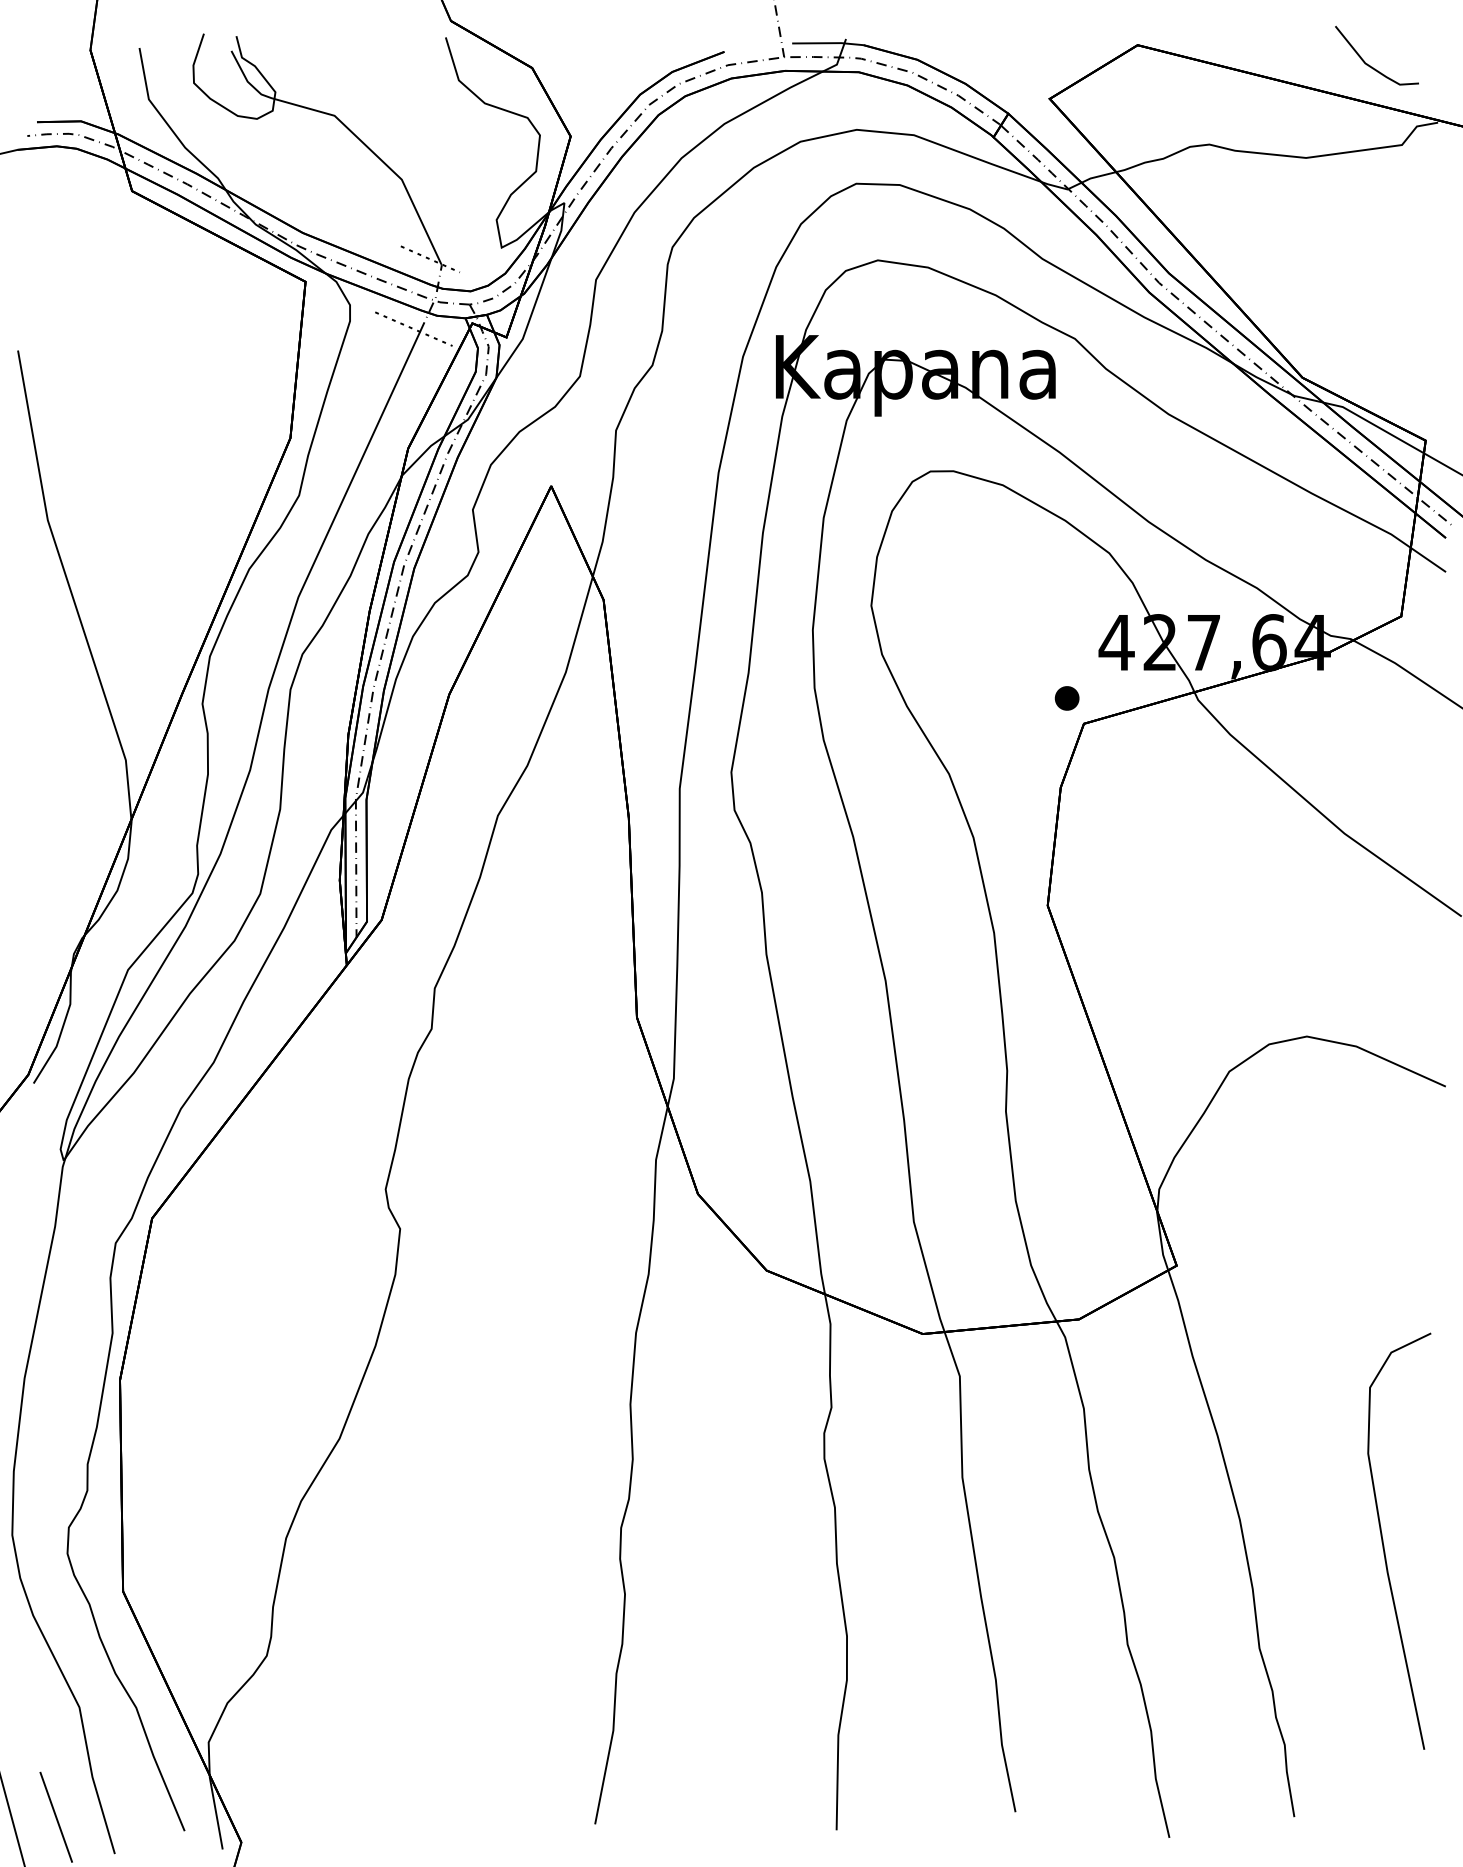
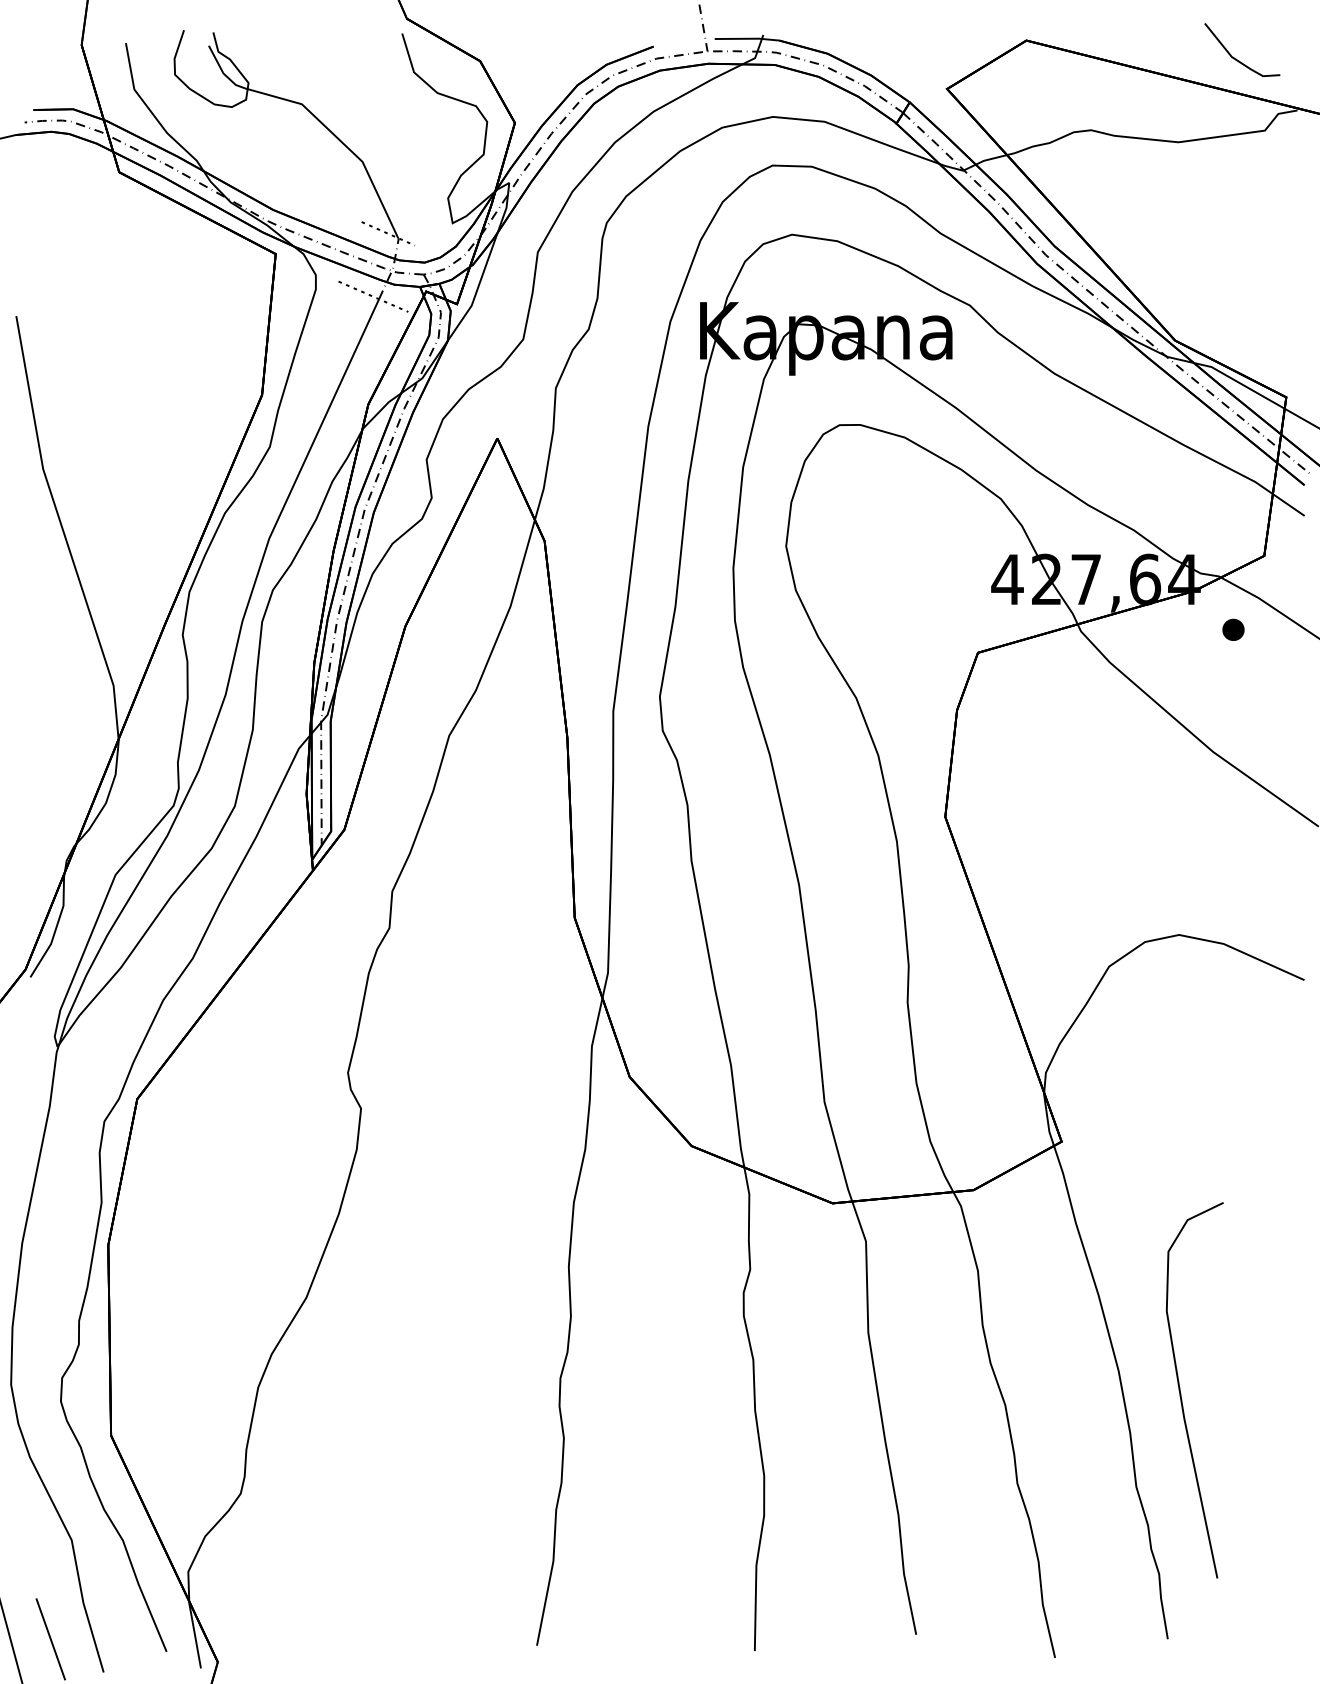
part: (1066, 698) -> (1232, 629), moved
curve: (1384, 1545) -> (1181, 1394), moved

